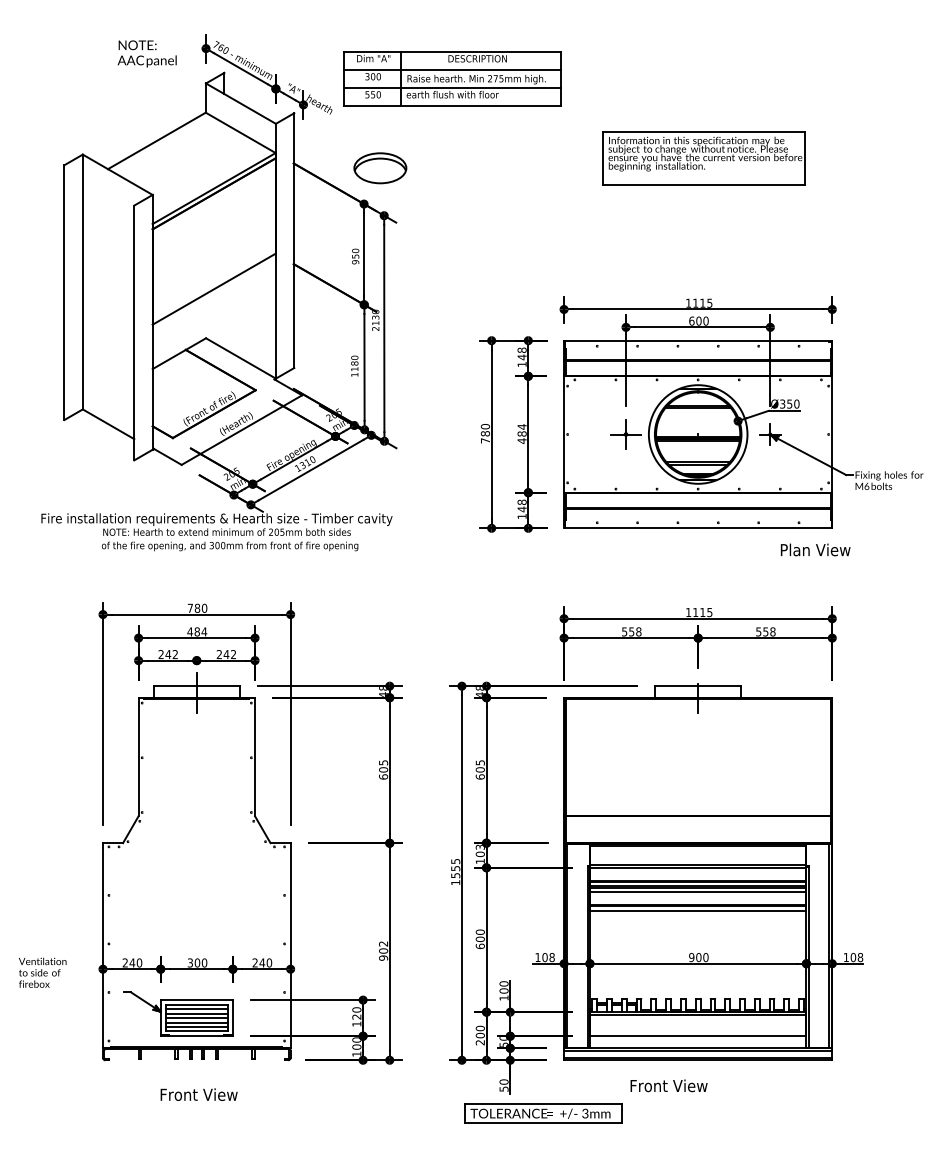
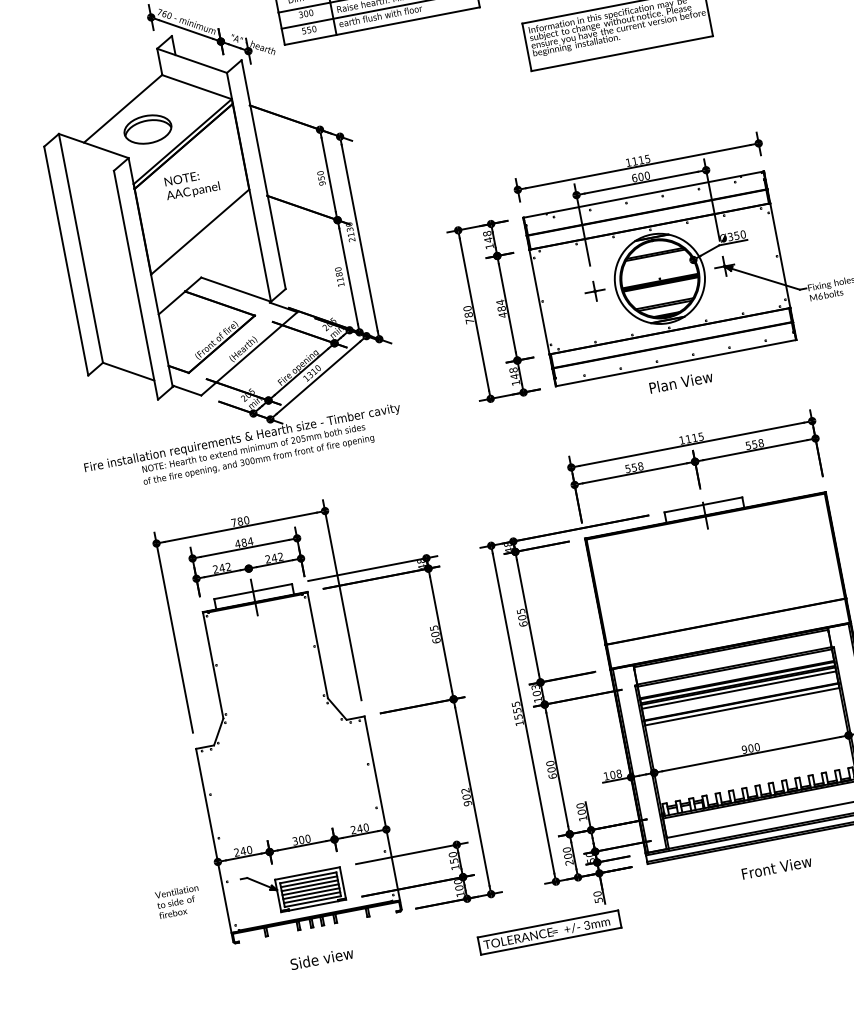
text: (146, 53) -> (191, 184), moved
part: (380, 168) -> (148, 129), moved
part: (625, 434) -> (594, 291), size x0.71
text: (815, 549) -> (680, 381), moved
text: (42, 972) -> (178, 901), moved
text: (356, 1016) -> (453, 860), 120 -> 150
text: (668, 1085) -> (776, 867), moved
text: (198, 1094) -> (325, 957), Front View -> Side view
part: (543, 1113) -> (549, 932), moved

